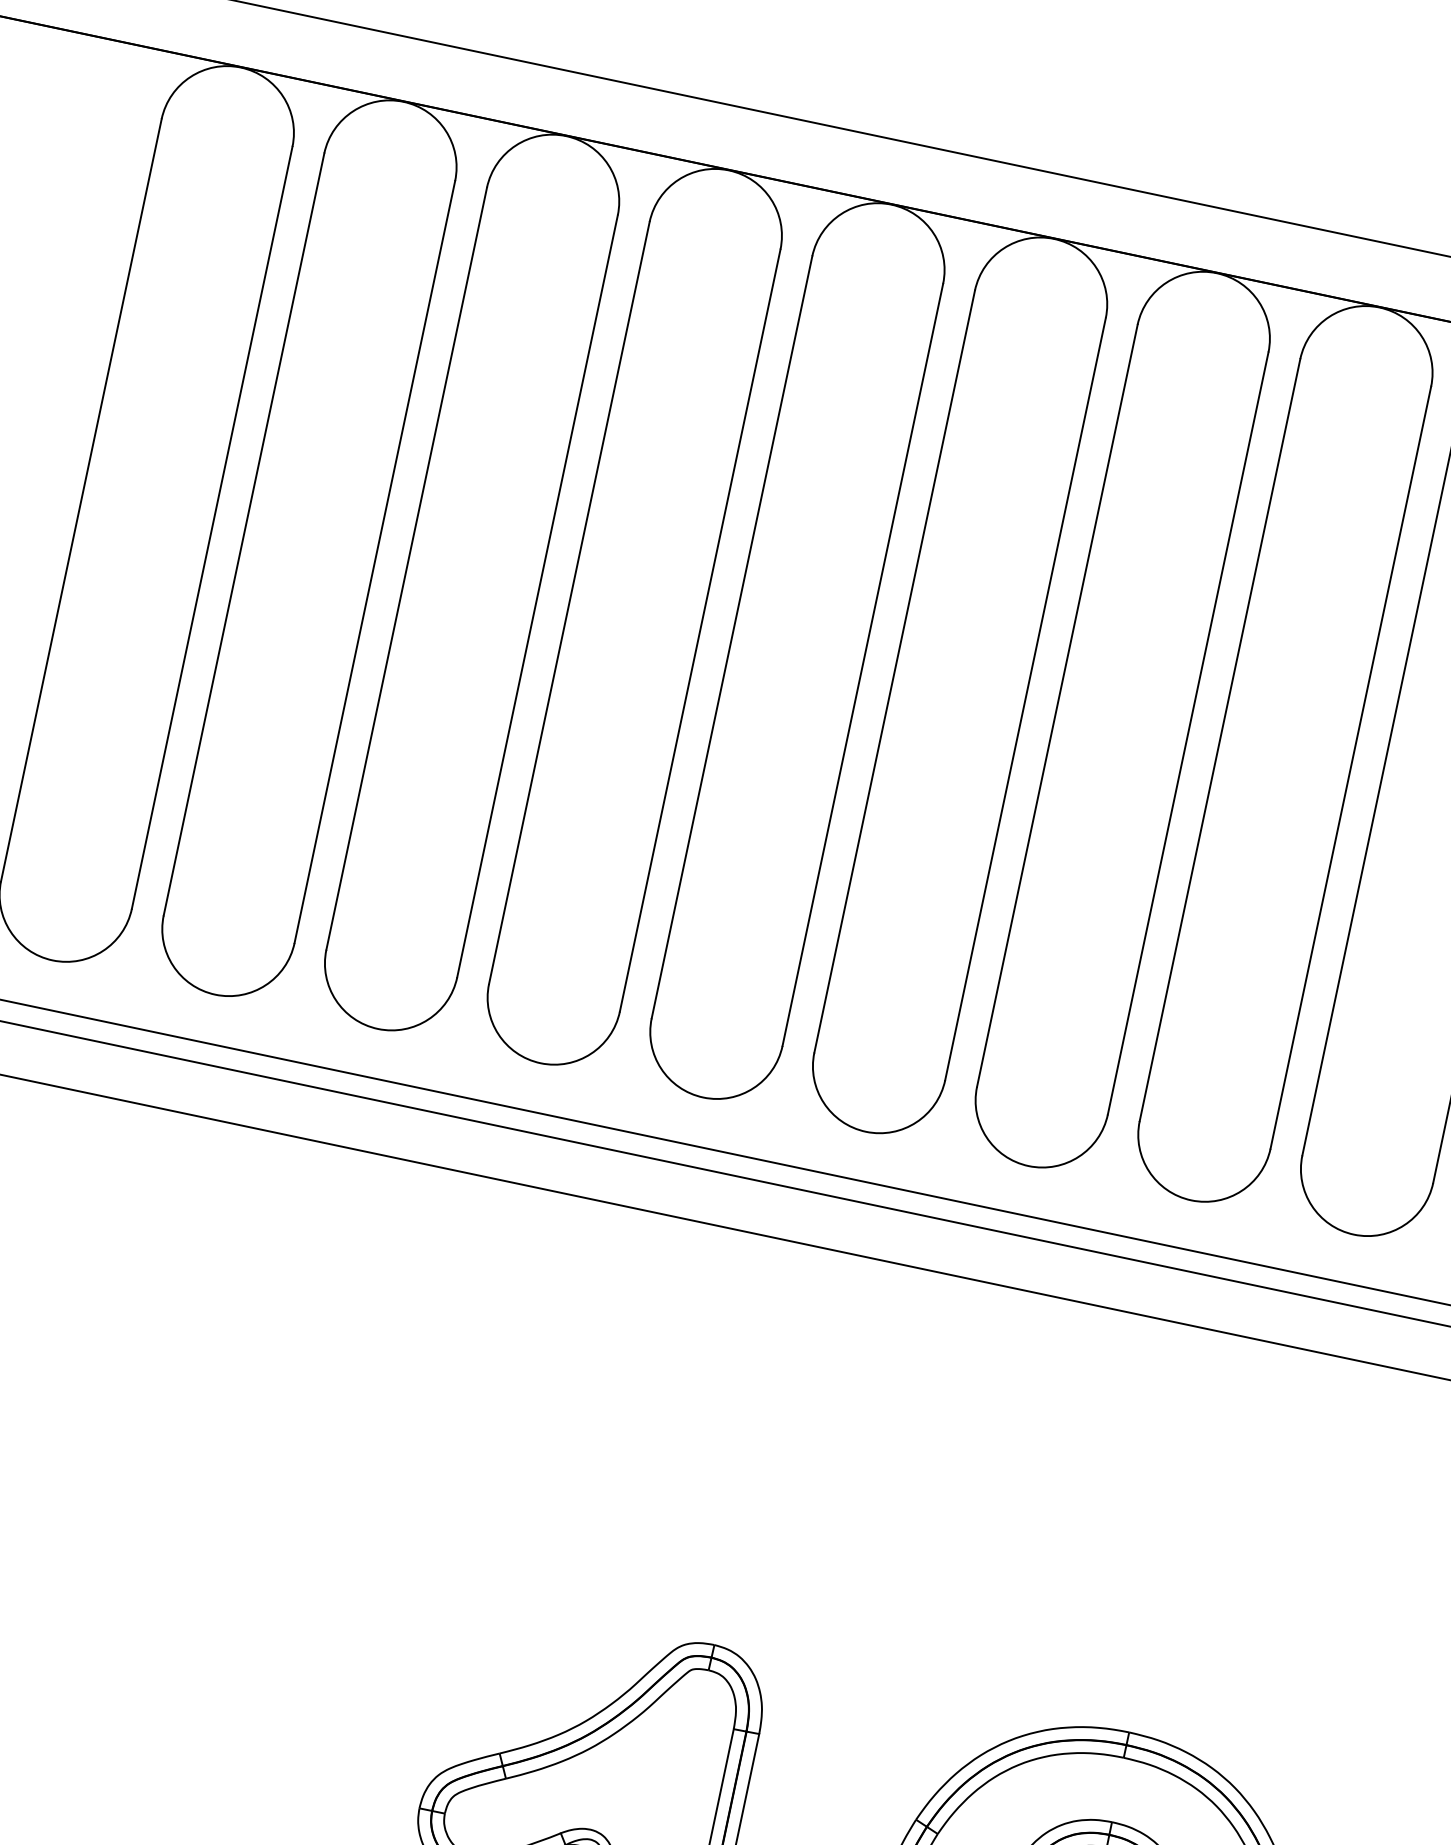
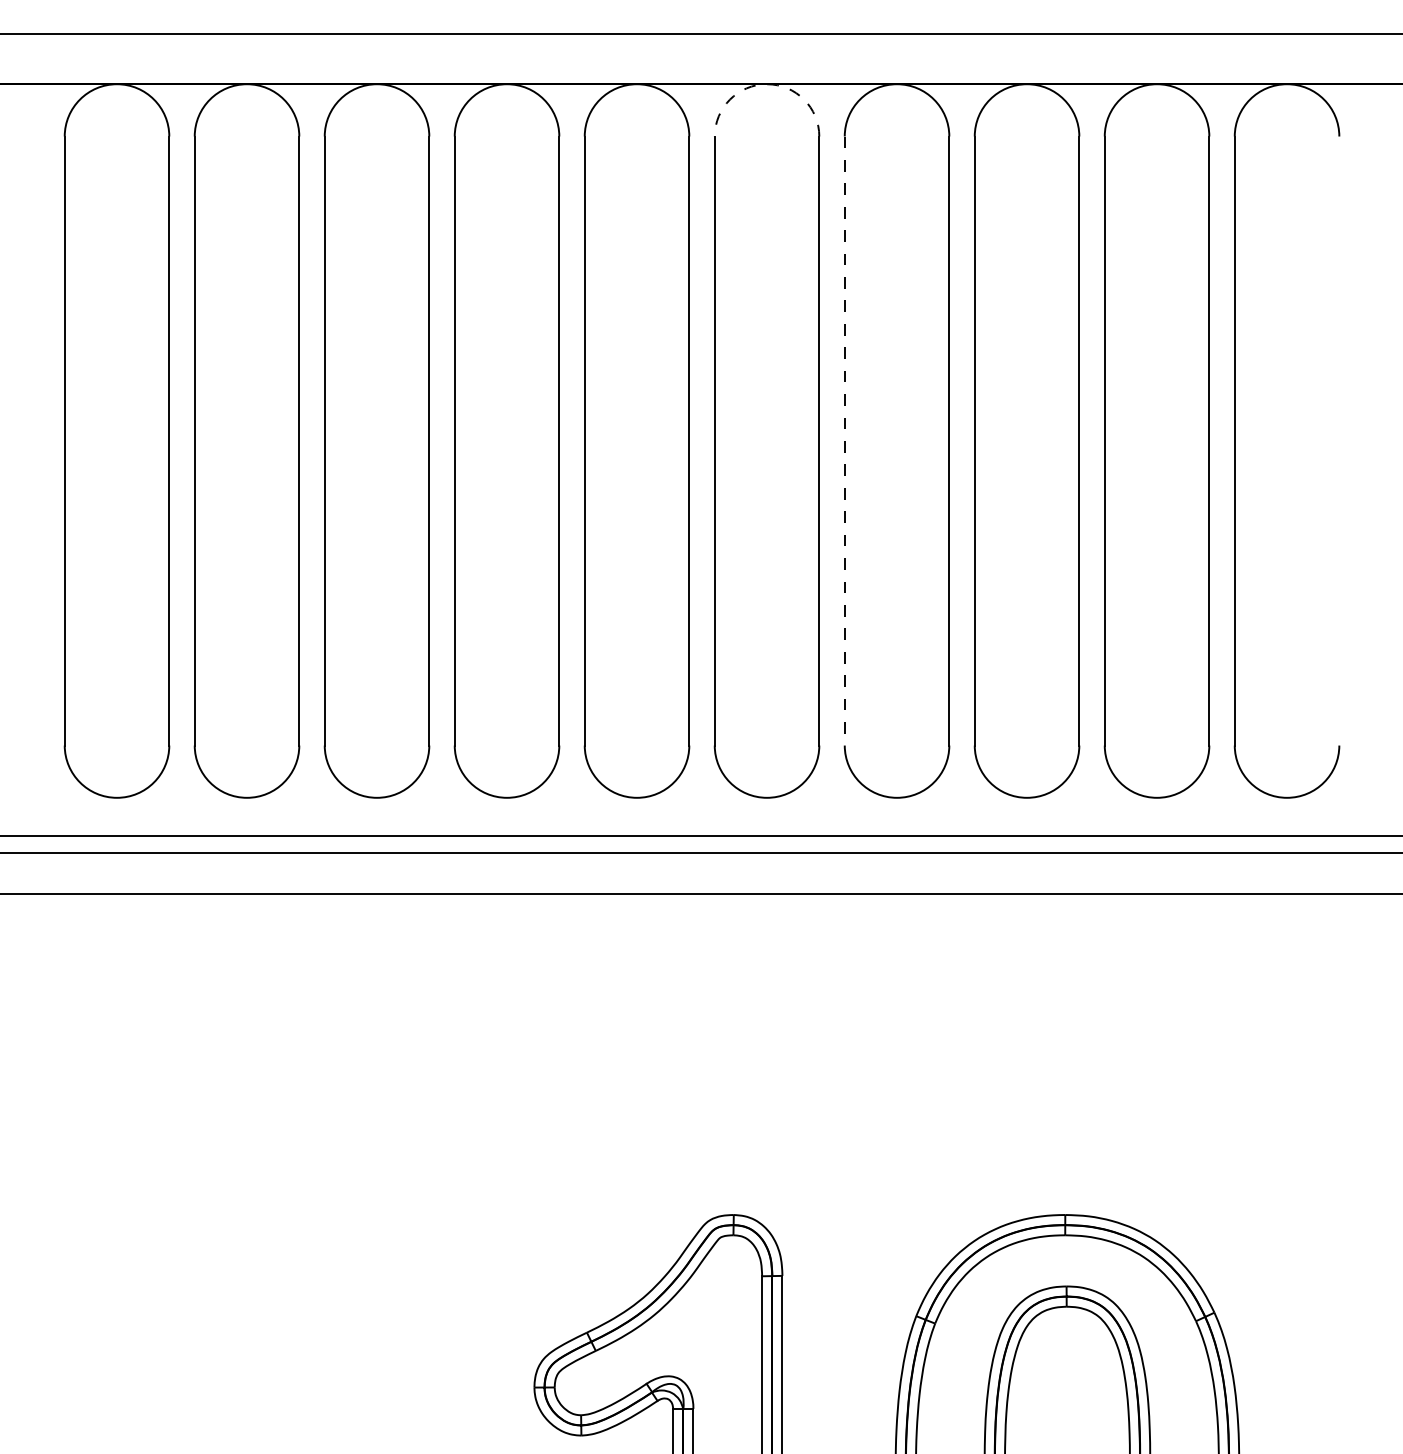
arc: (1054, 239) -> (767, 84), solid -> dashed
line: (1056, 706) -> (844, 441), solid -> dashed

